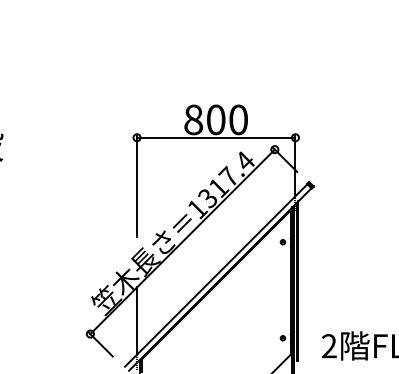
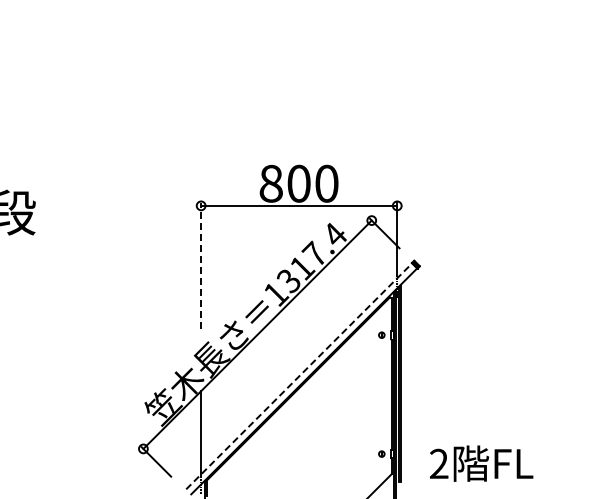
line: (137, 186) -> (201, 266), solid -> dashed
line: (216, 275) -> (299, 376), solid -> dashed

